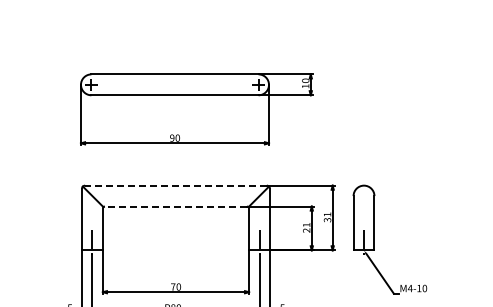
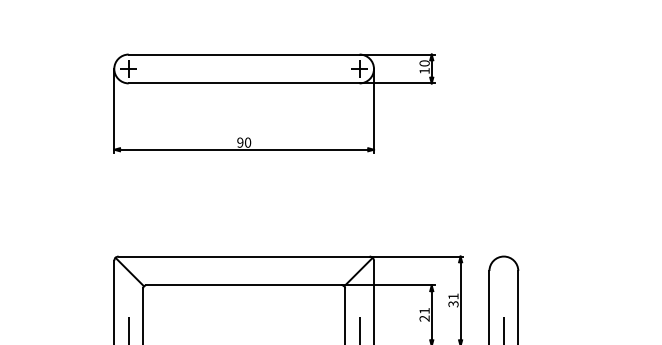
part: (196, 109) -> (273, 103), moved
line: (176, 185) -> (244, 256), dashed -> solid
line: (175, 206) -> (243, 285), dashed -> solid

